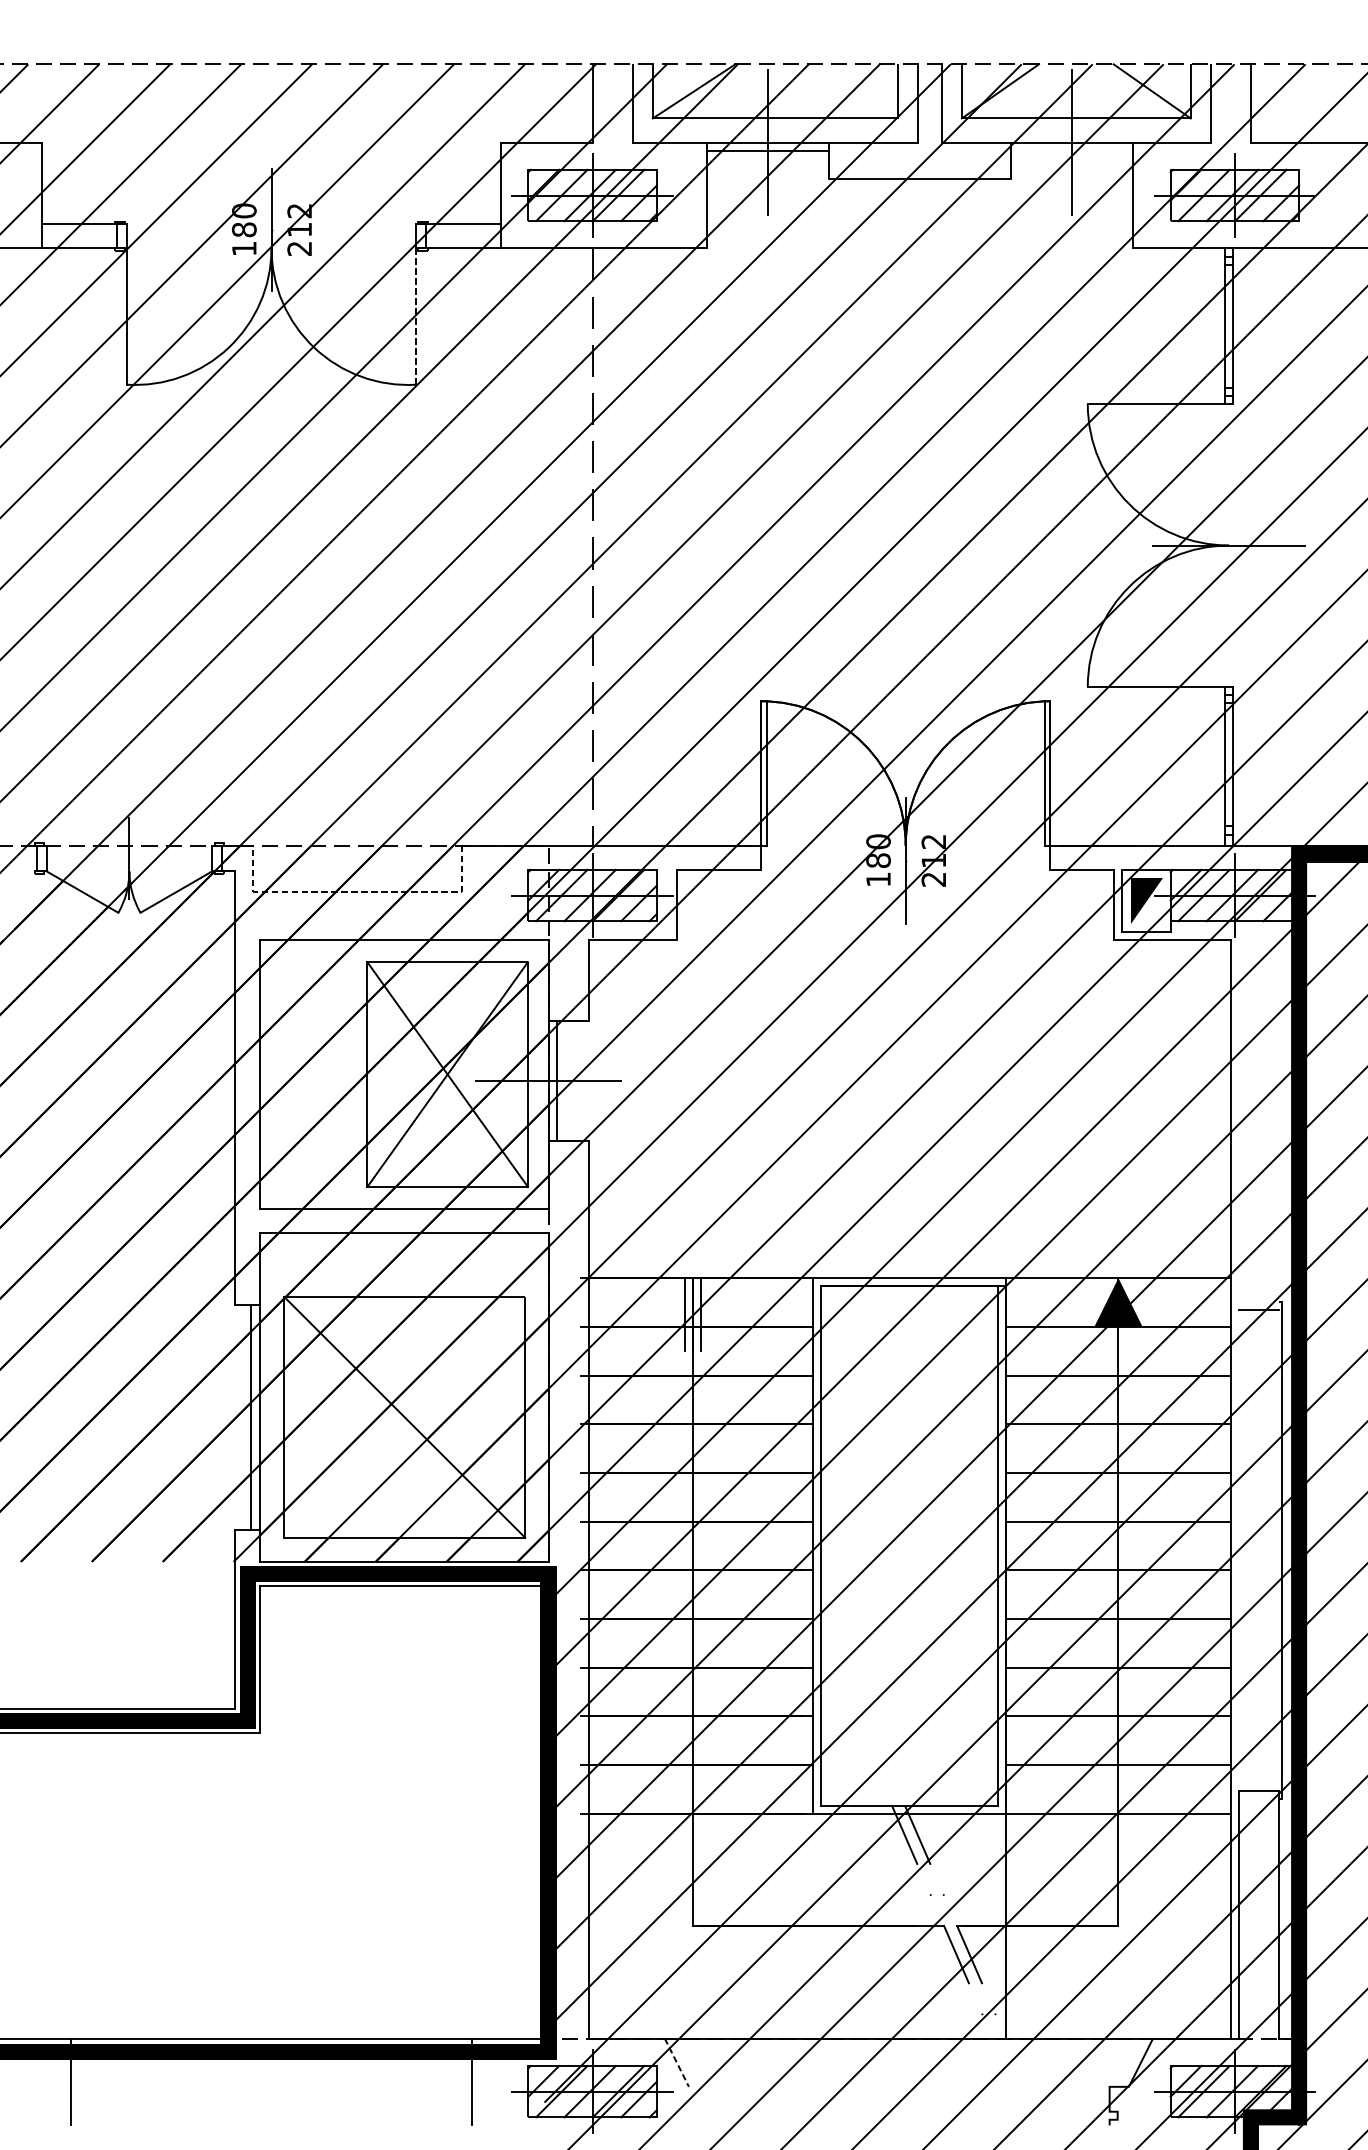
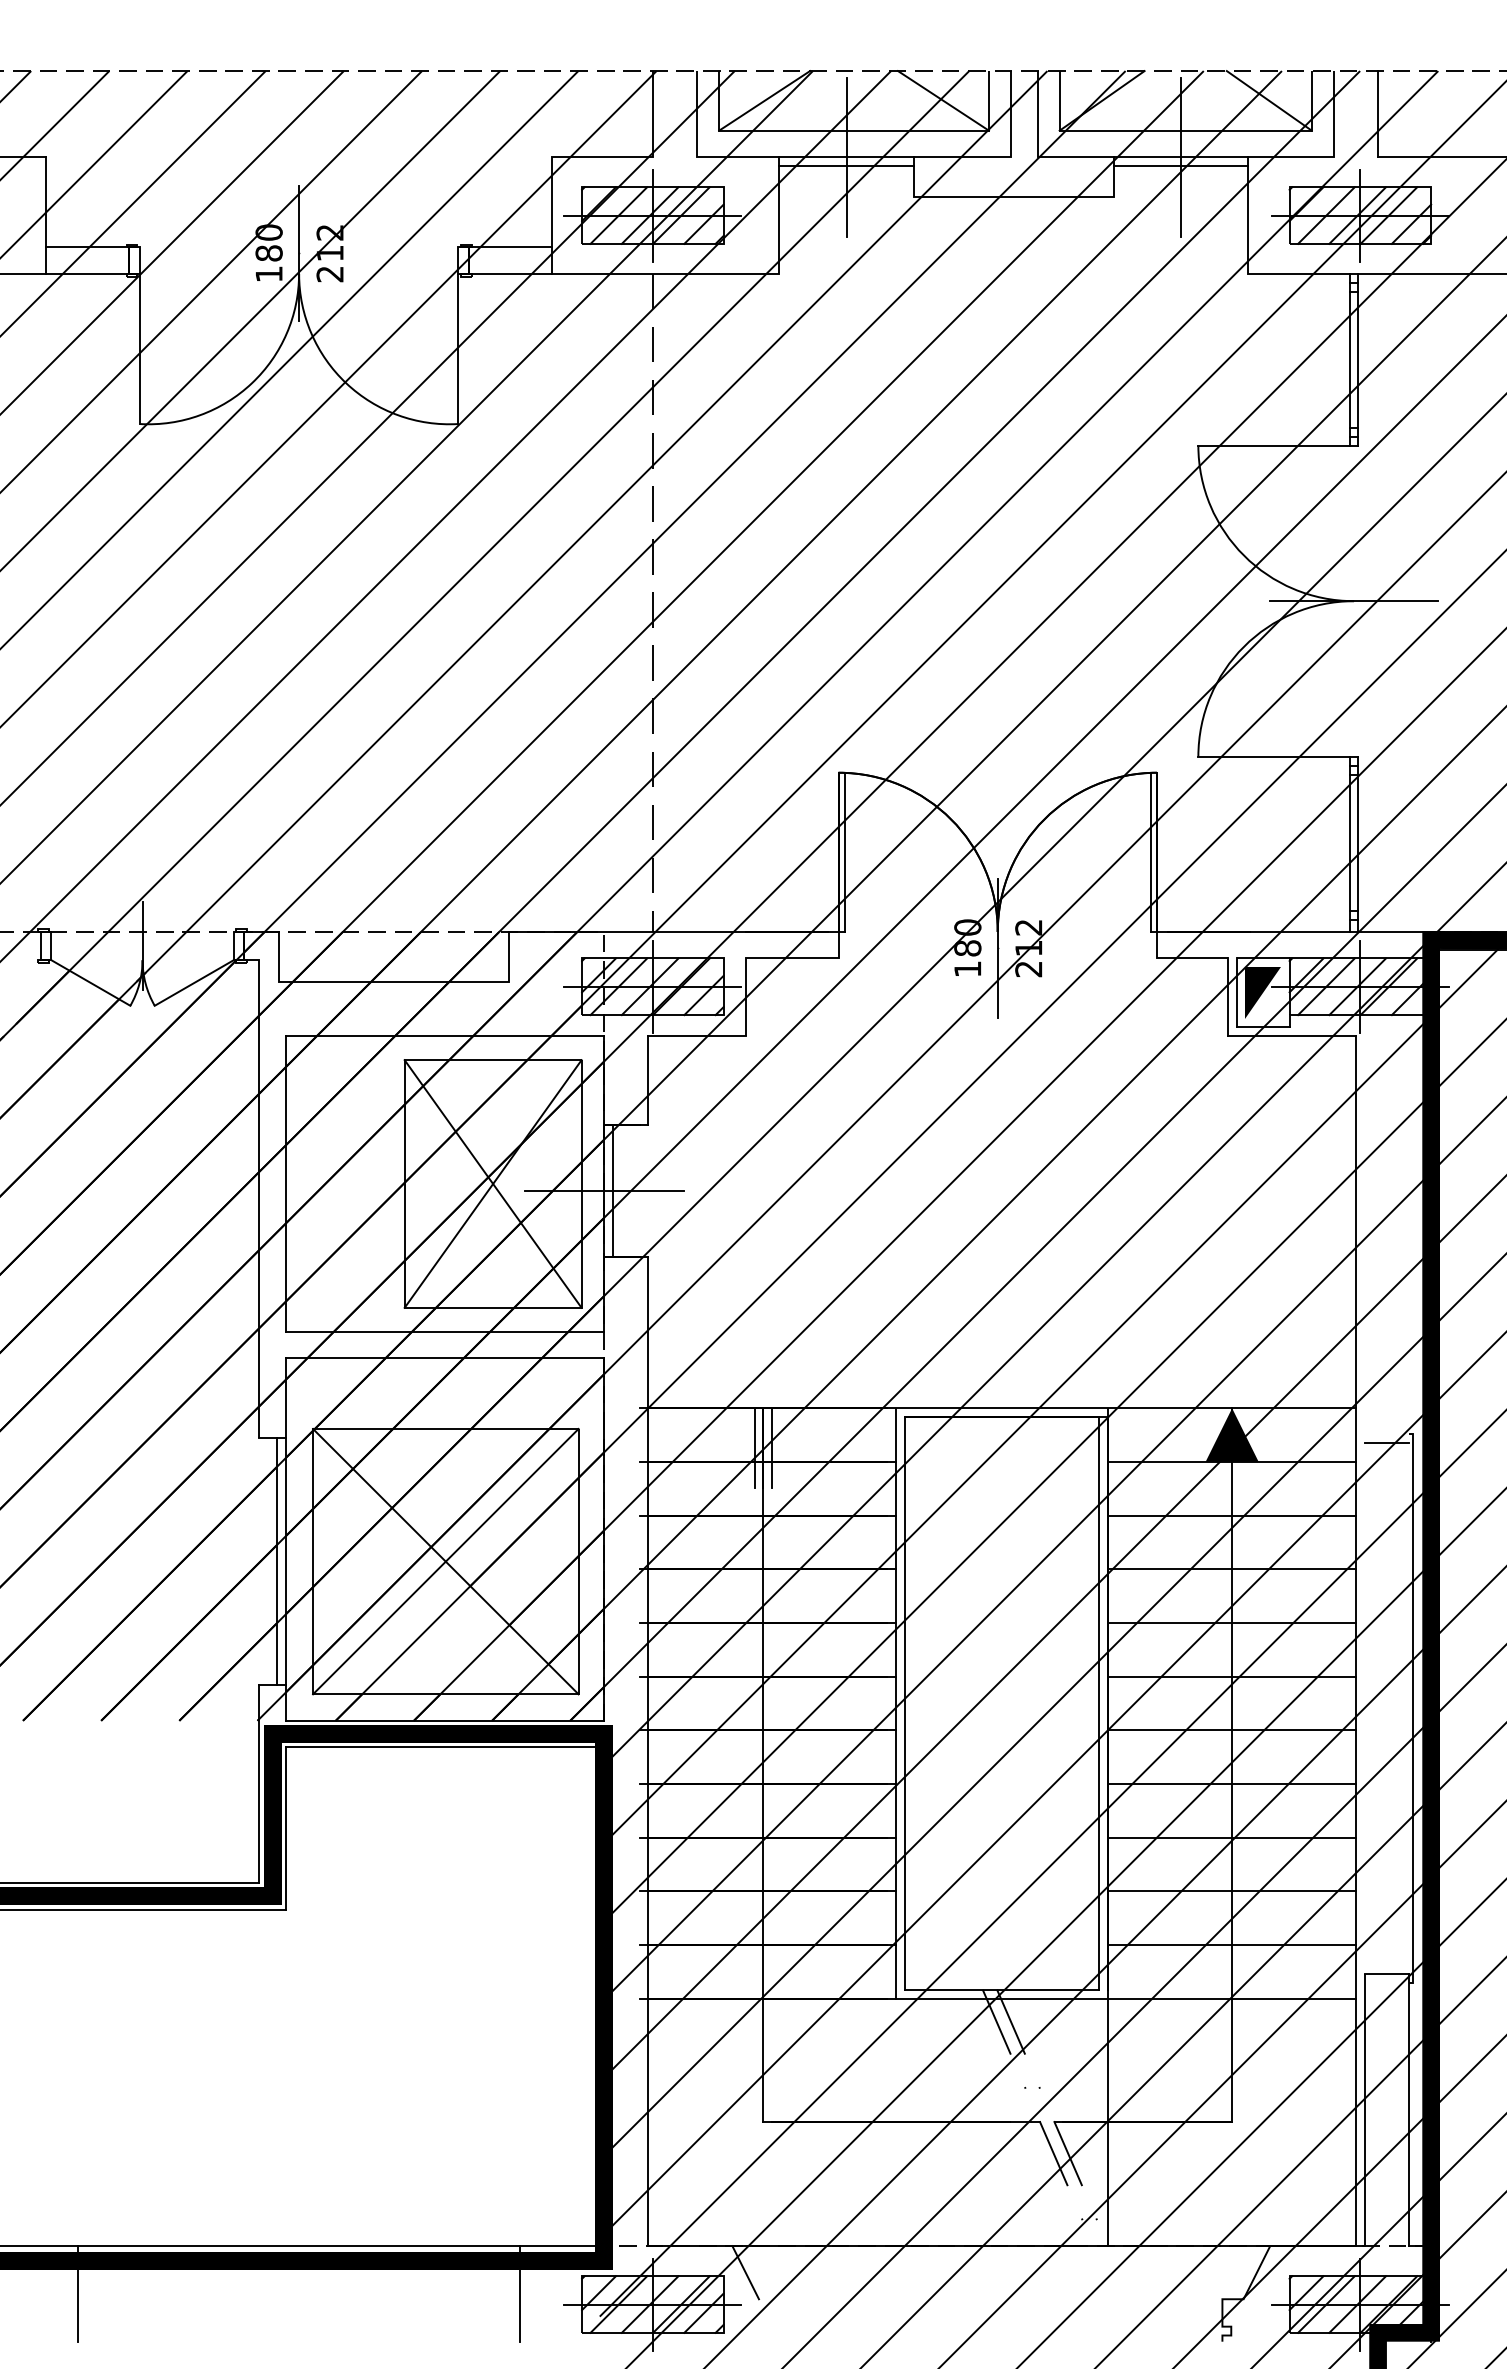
line: (856, 91) -> (943, 100), added
line: (1071, 150) -> (1180, 166), added
line: (416, 316) -> (458, 348), dashed -> solid
line: (357, 891) -> (393, 982), dashed -> solid
line: (404, 1417) -> (445, 1561), added
line: (676, 2062) -> (745, 2272), dashed -> solid

